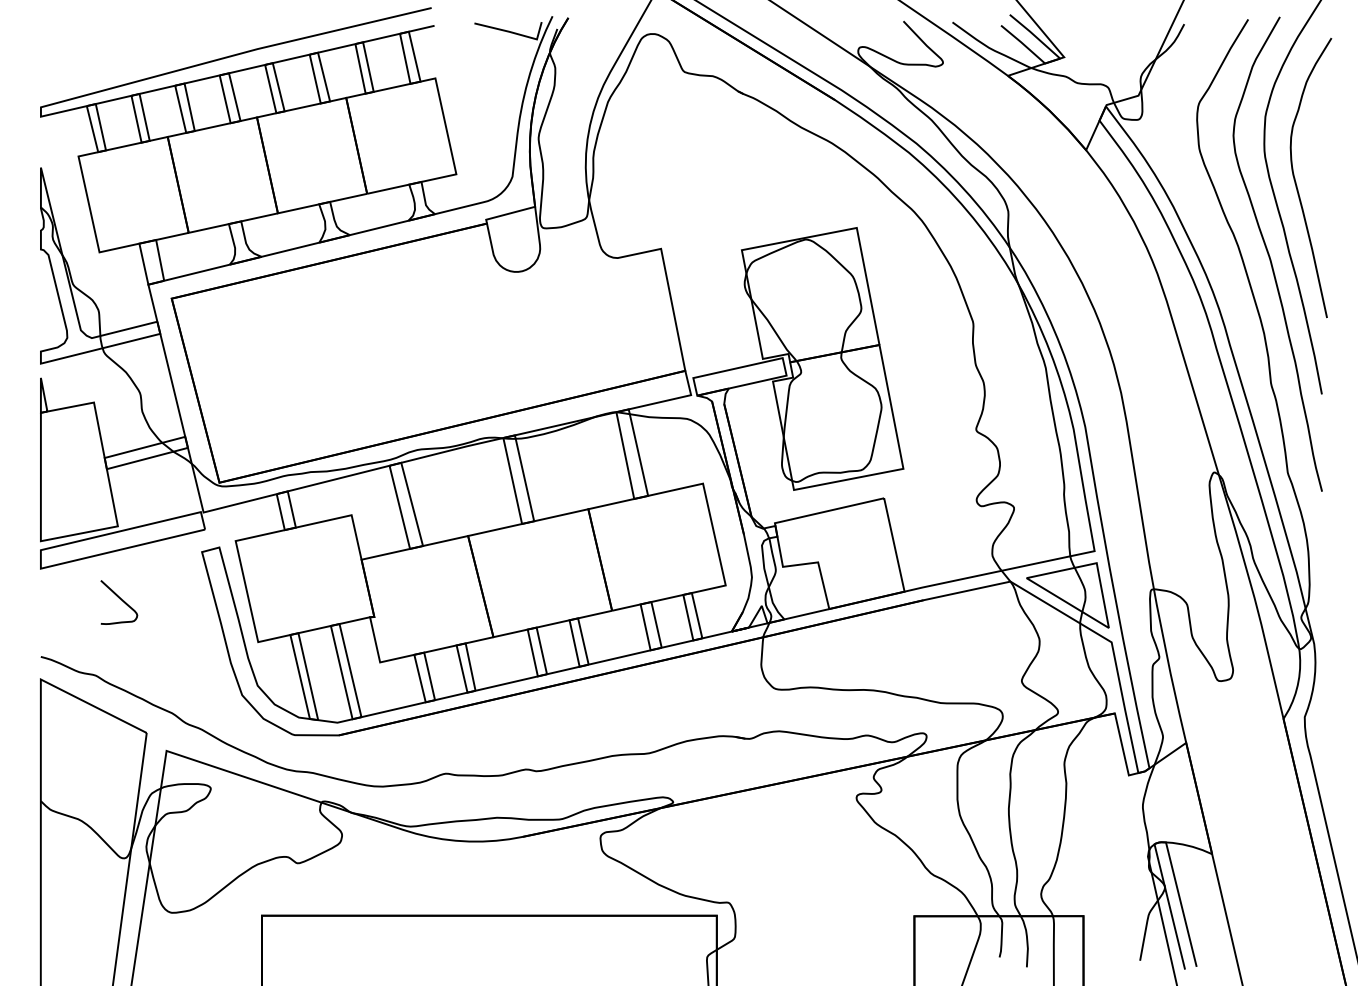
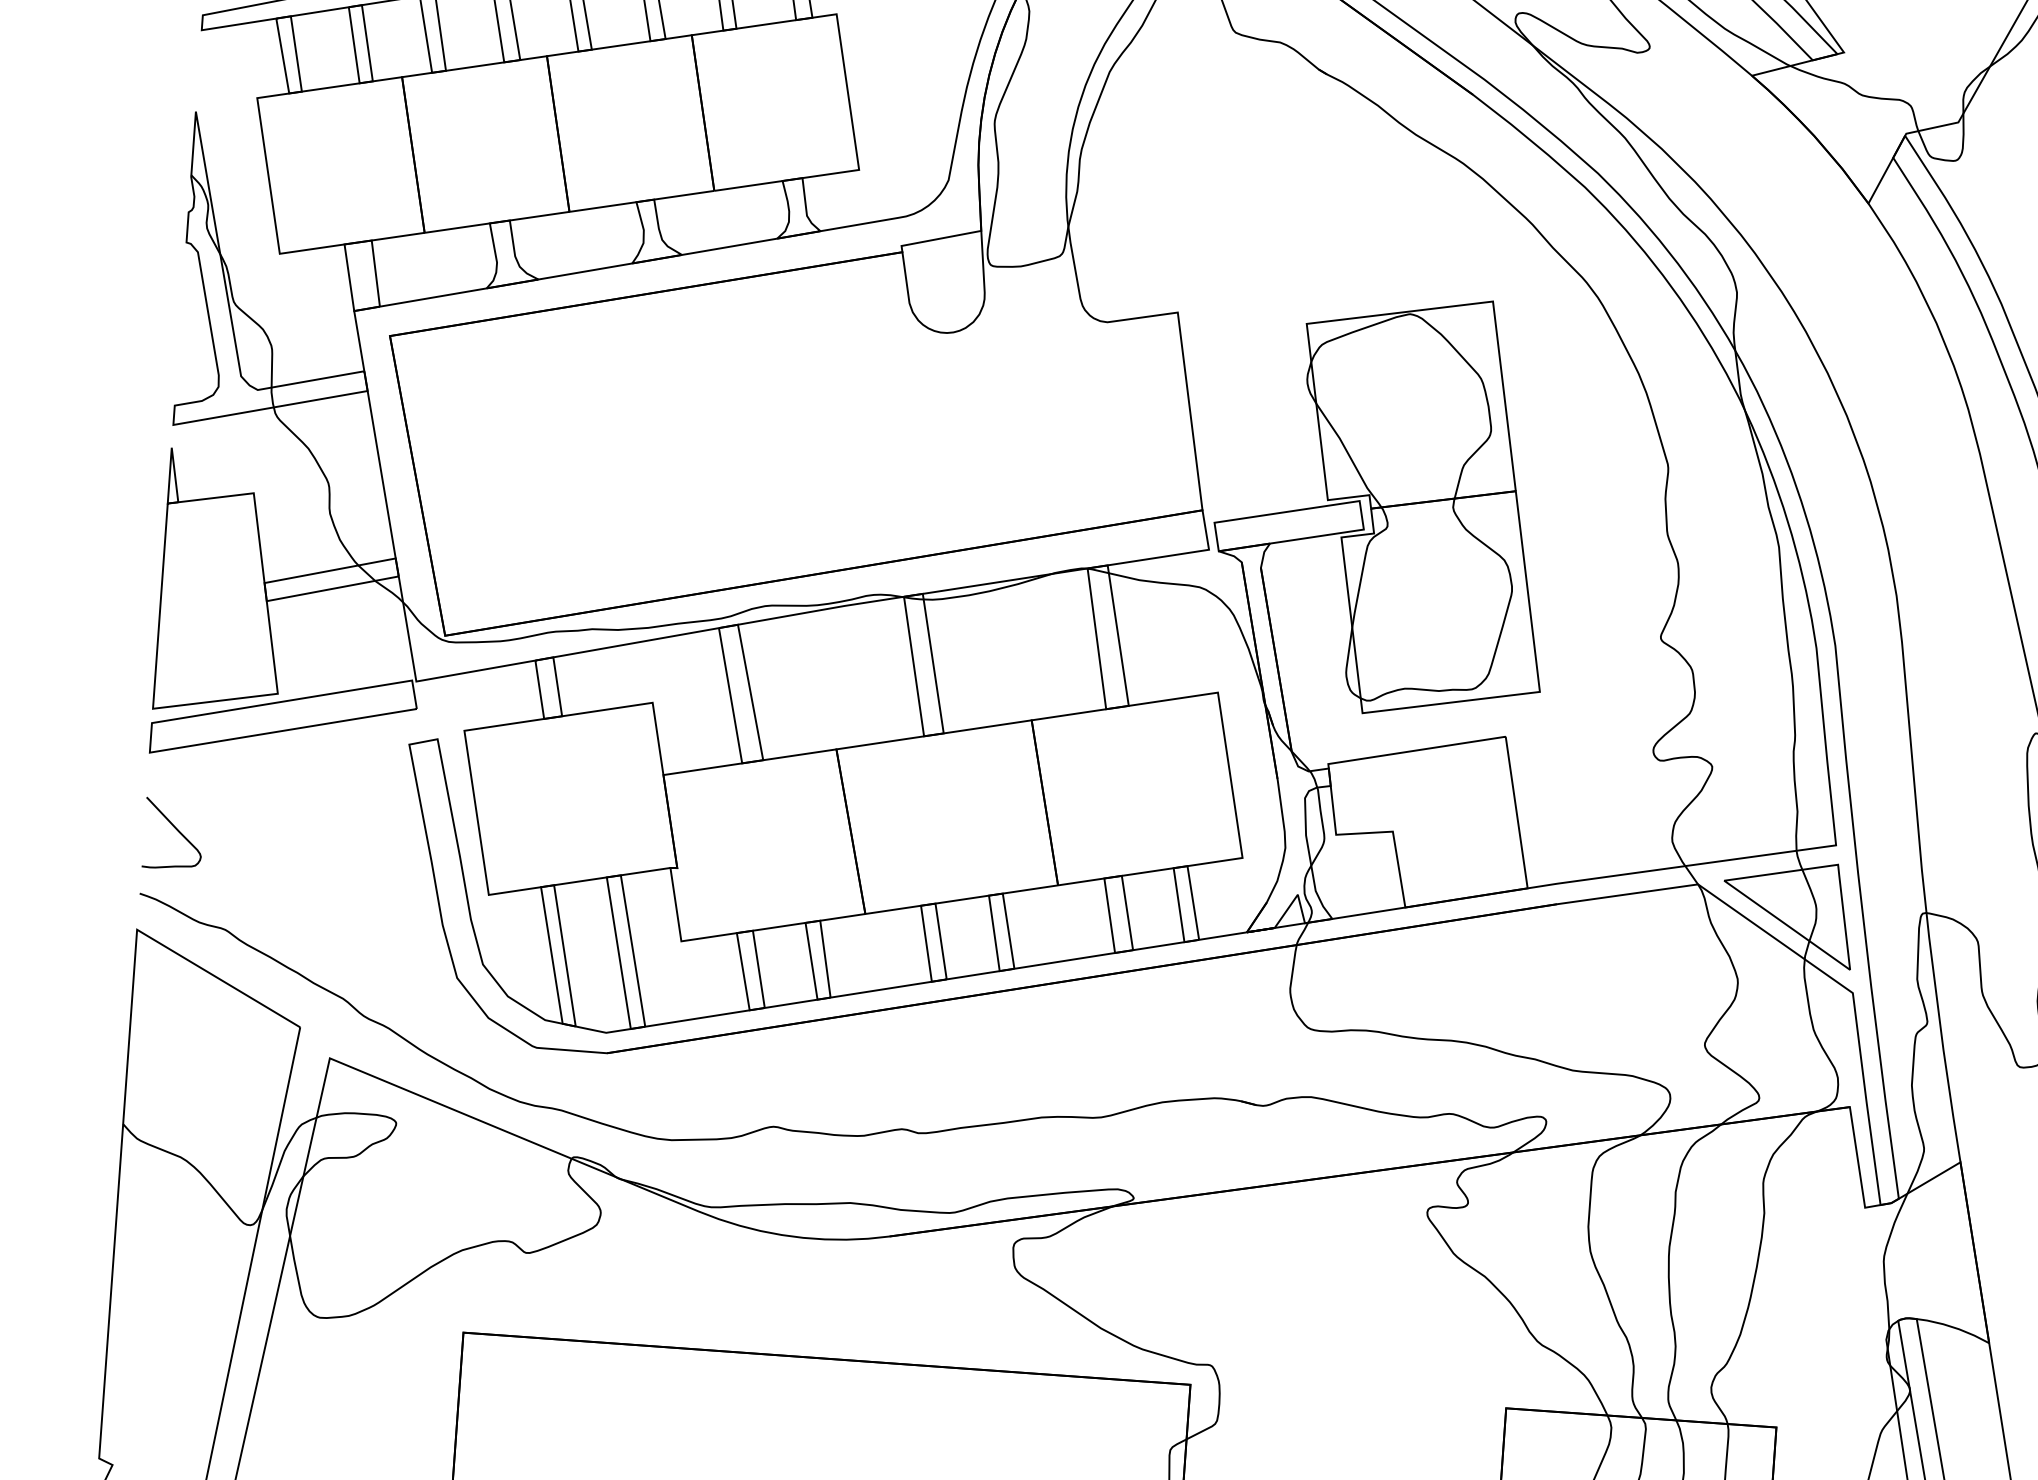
curve: (121, 600) -> (177, 831), moved

